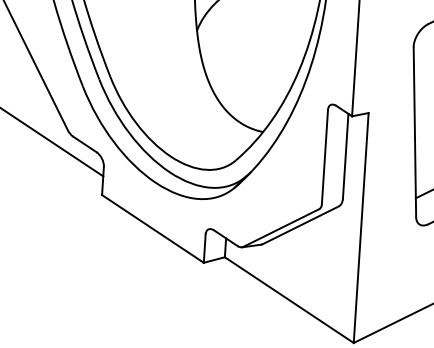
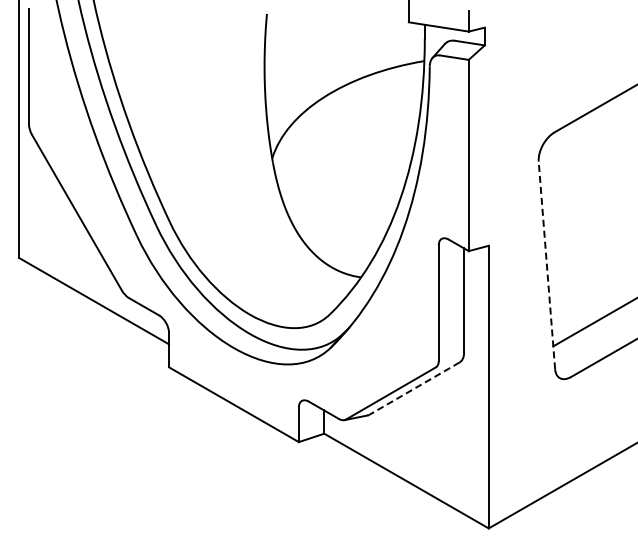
line: (414, 131) -> (546, 264), solid -> dashed
line: (300, 225) -> (414, 388), solid -> dashed

